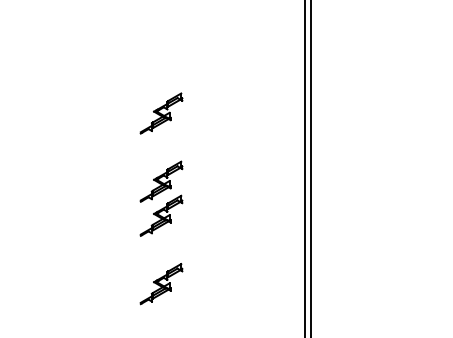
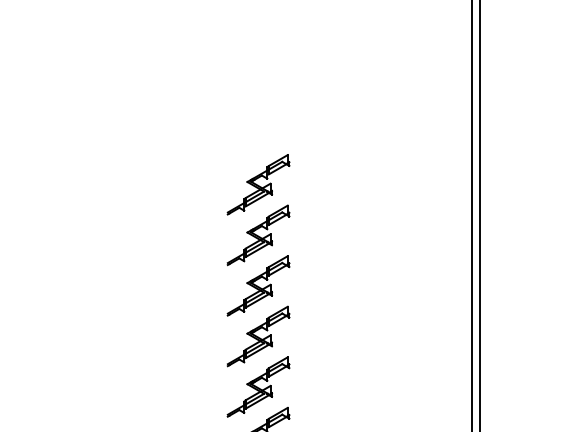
part: (161, 147) -> (258, 235), added
part: (161, 249) -> (258, 386), added

